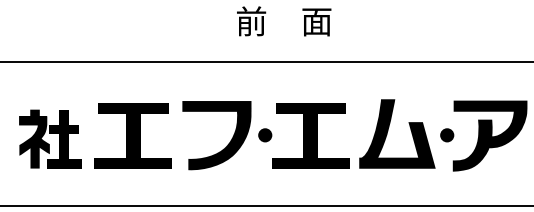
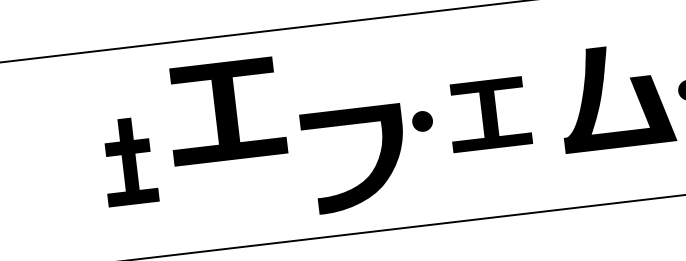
part: (132, 135) -> (224, 110), moved
part: (310, 135) -> (488, 113), size x0.7
fill: (34, 138) -> (85, 165), removed
part: (227, 144) -> (372, 170), moved

